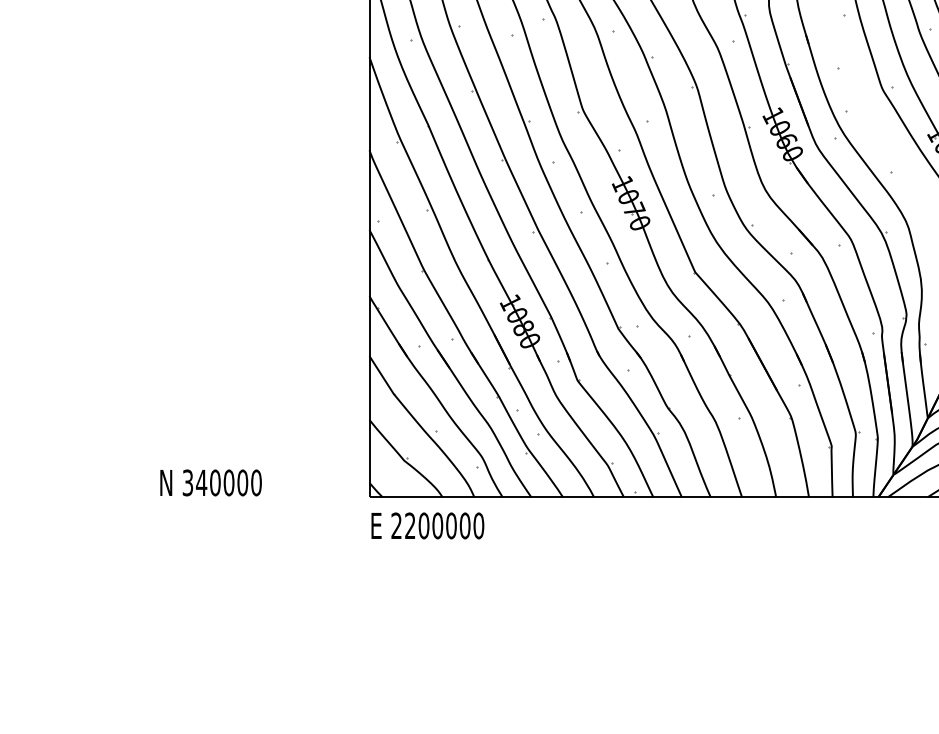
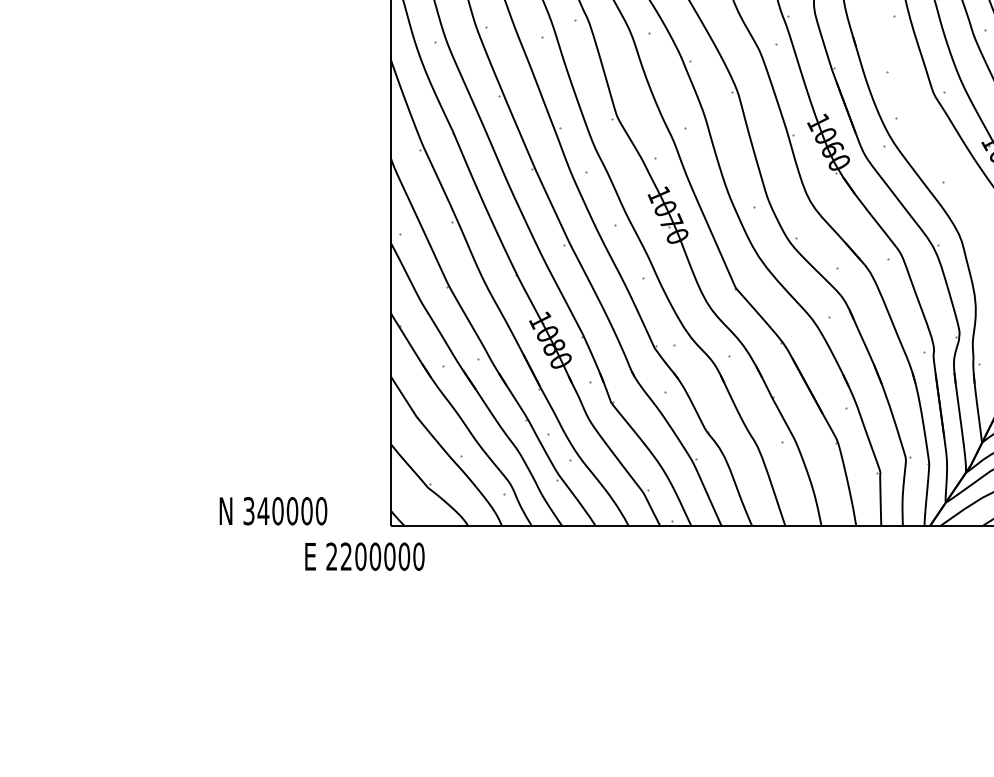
text: (211, 483) -> (273, 511), moved
text: (427, 525) -> (364, 556), moved

